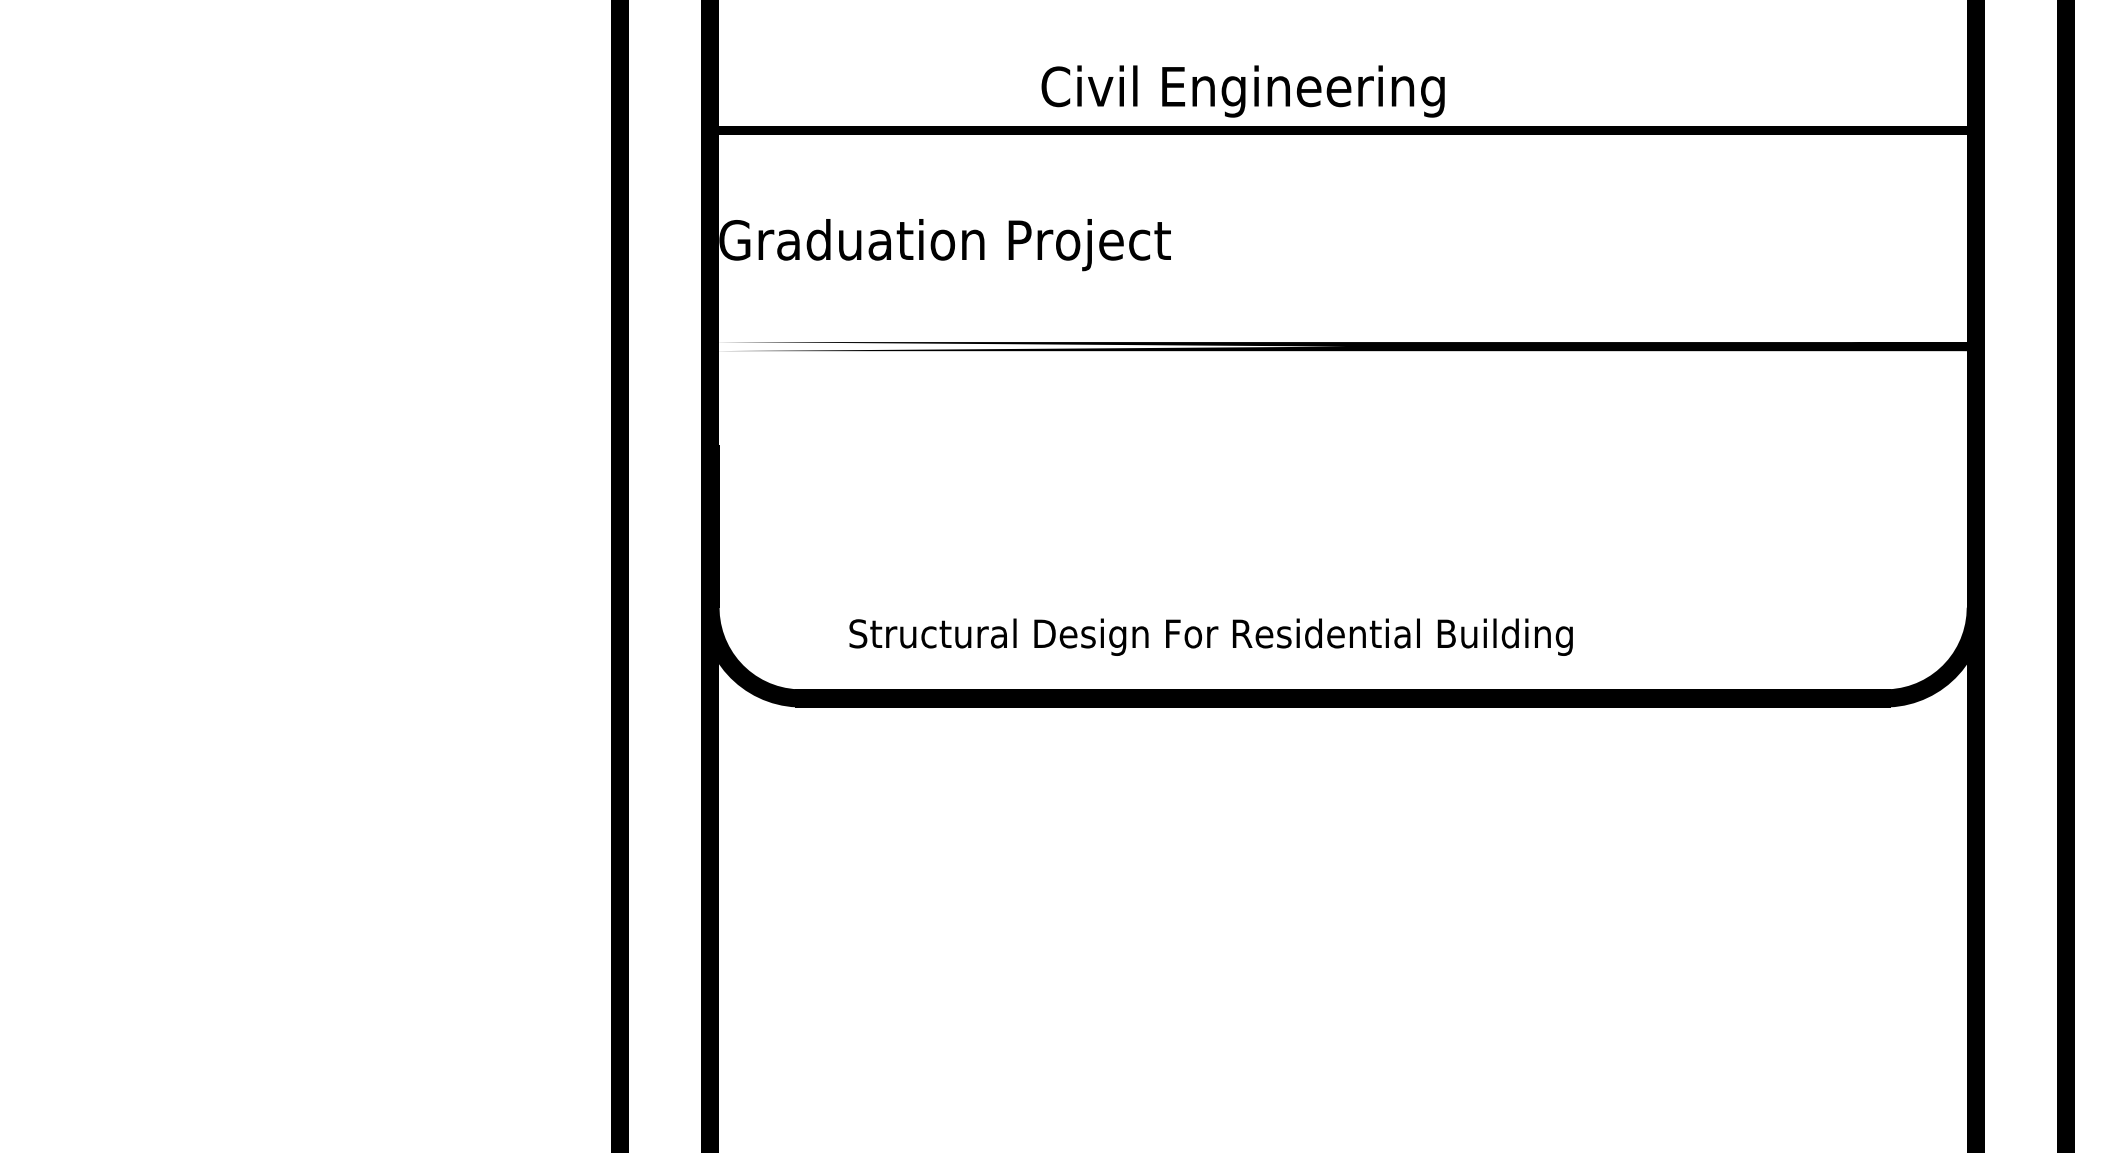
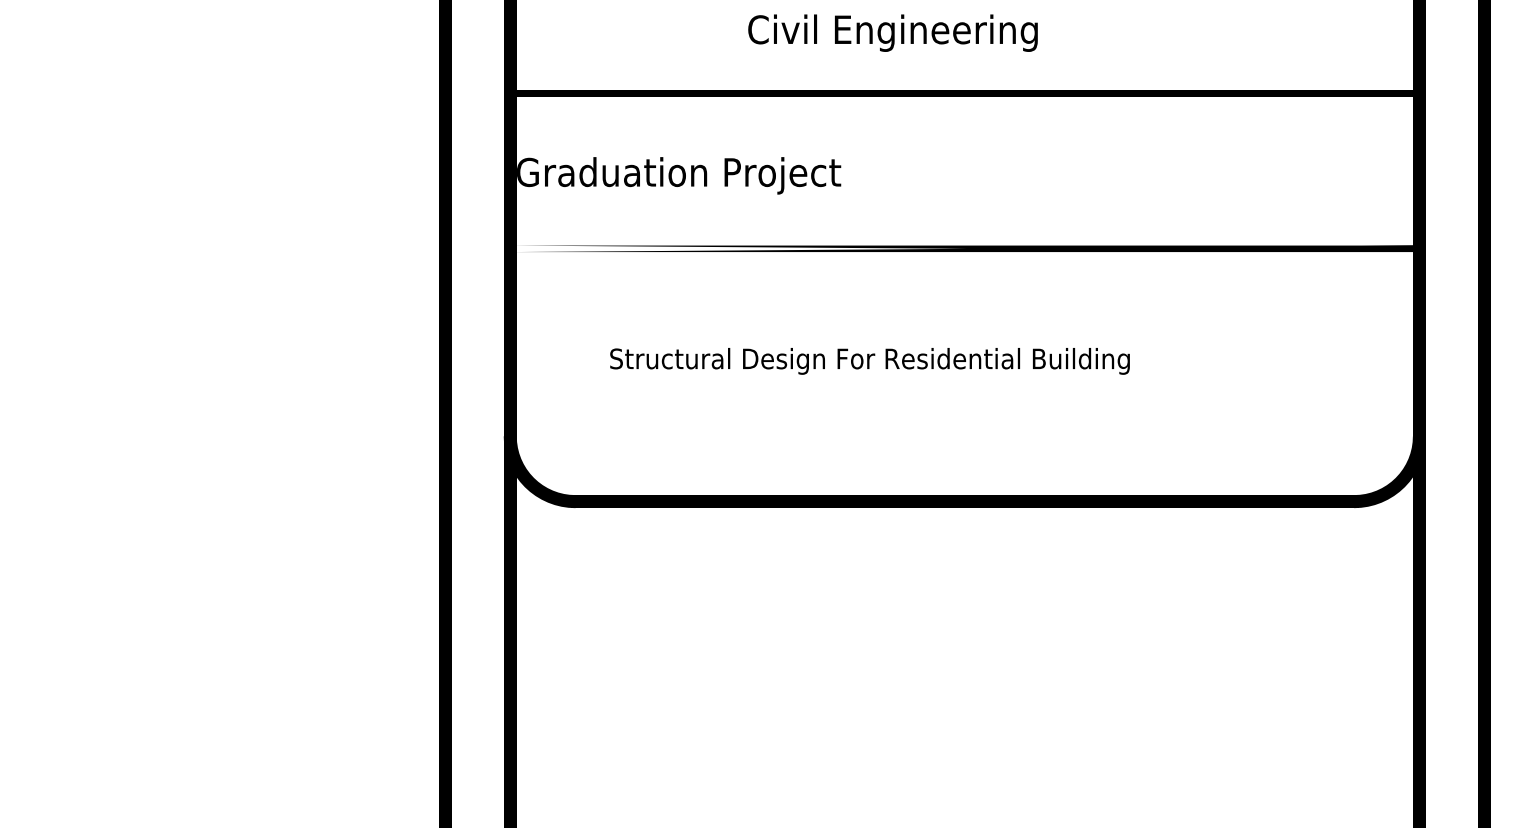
text: (1242, 91) -> (892, 33), moved
text: (1210, 636) -> (869, 360), moved

